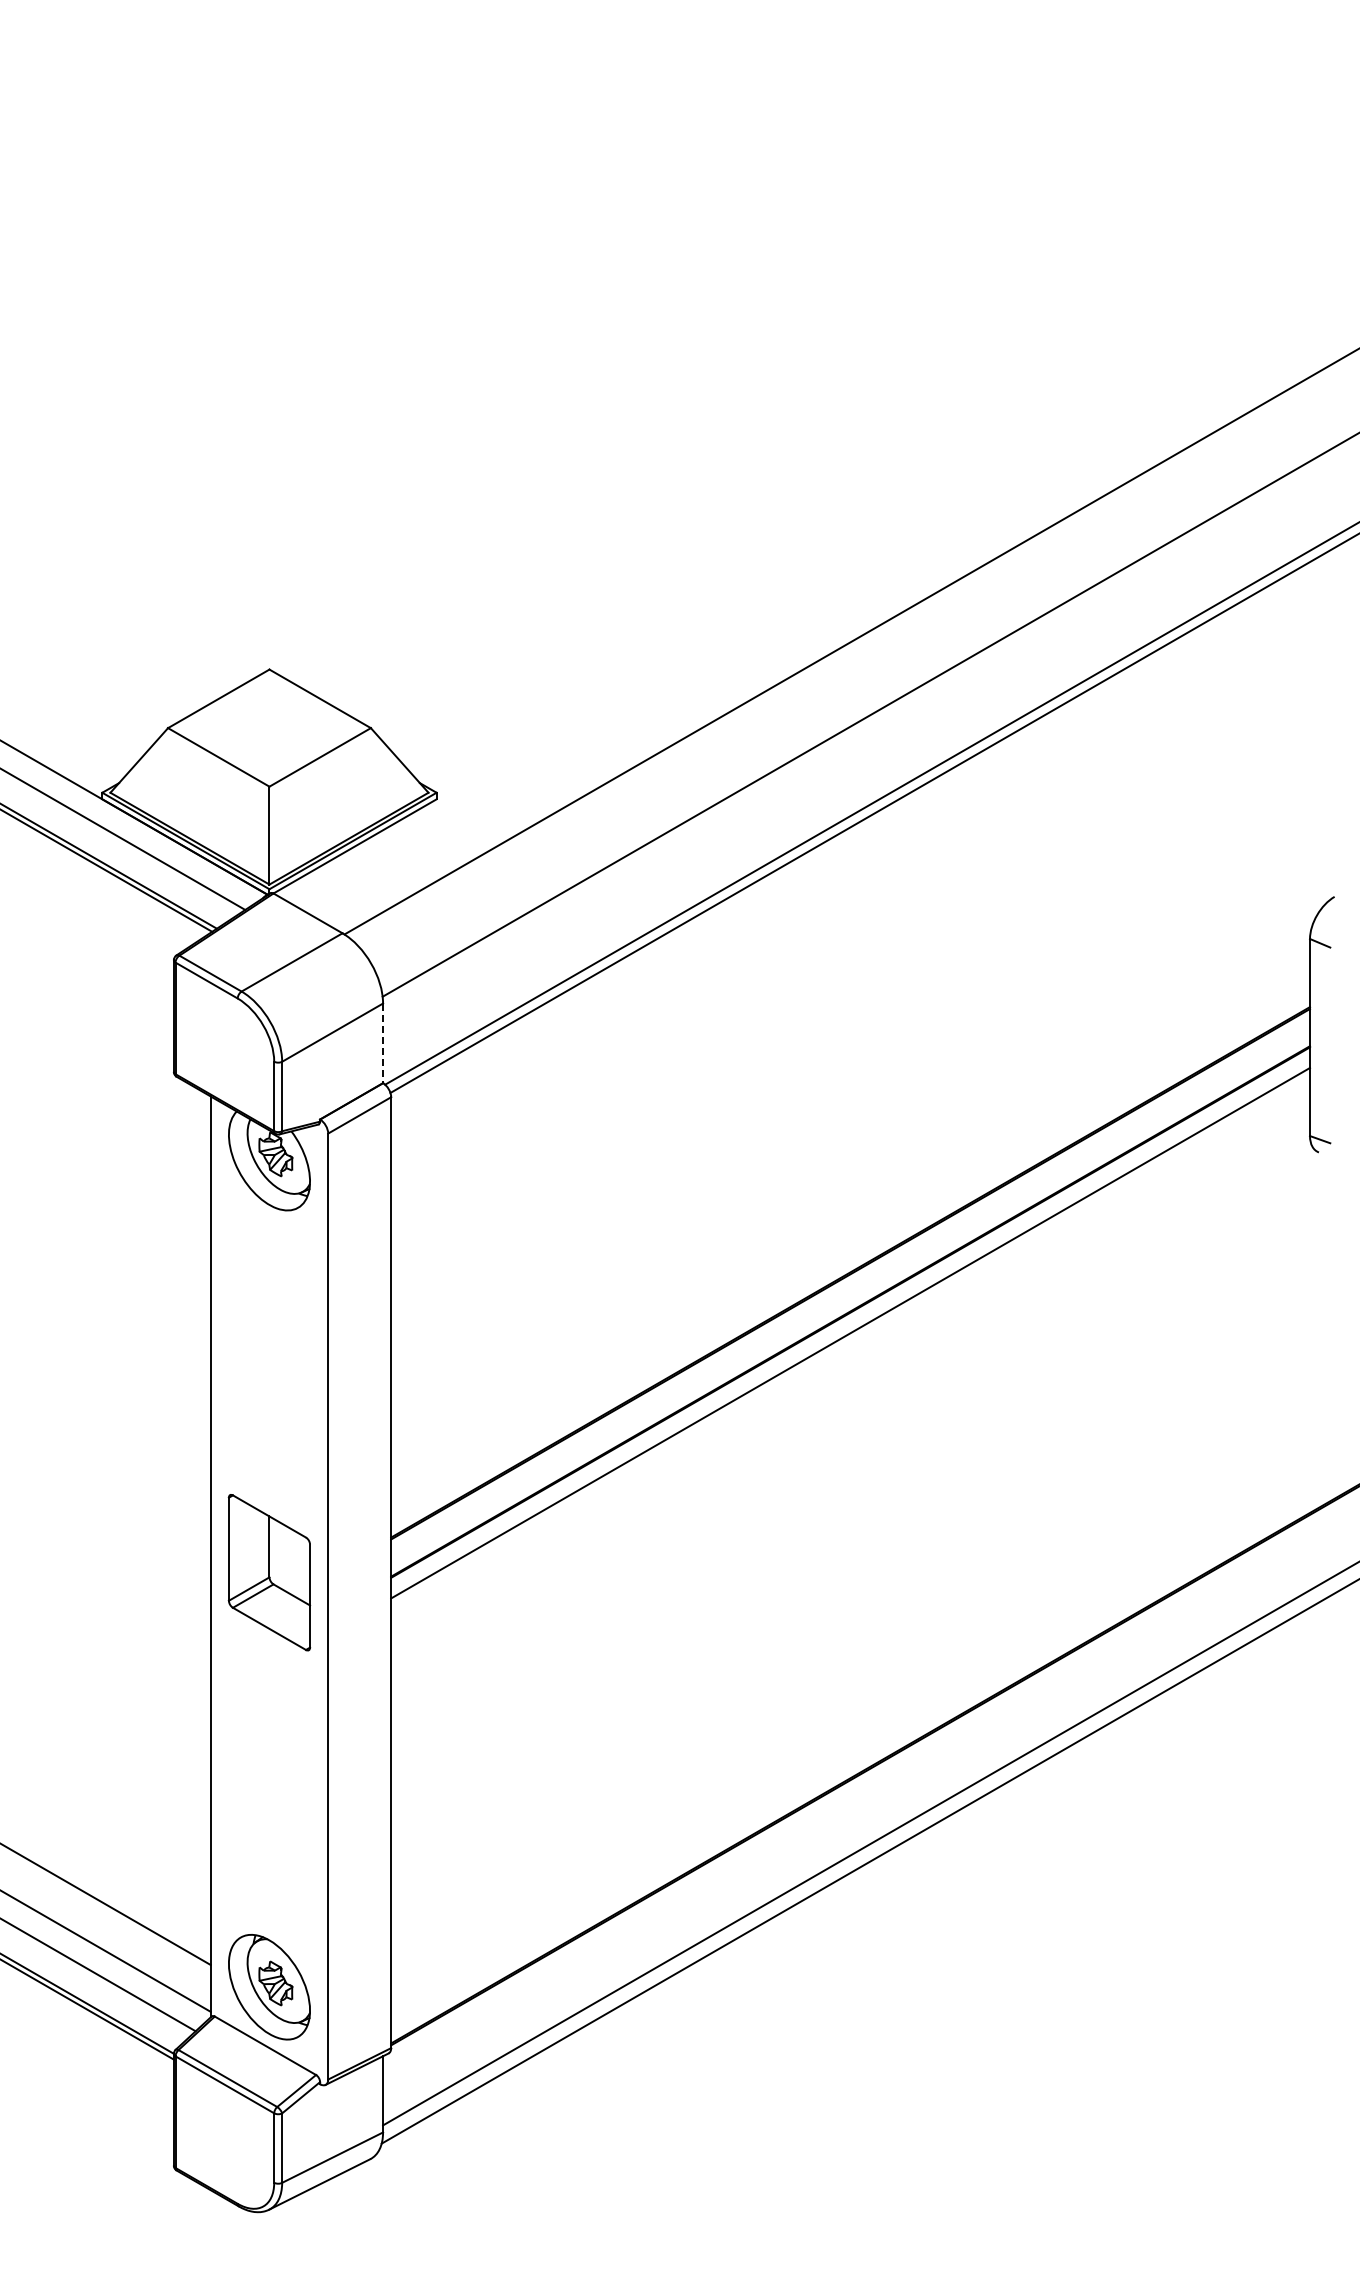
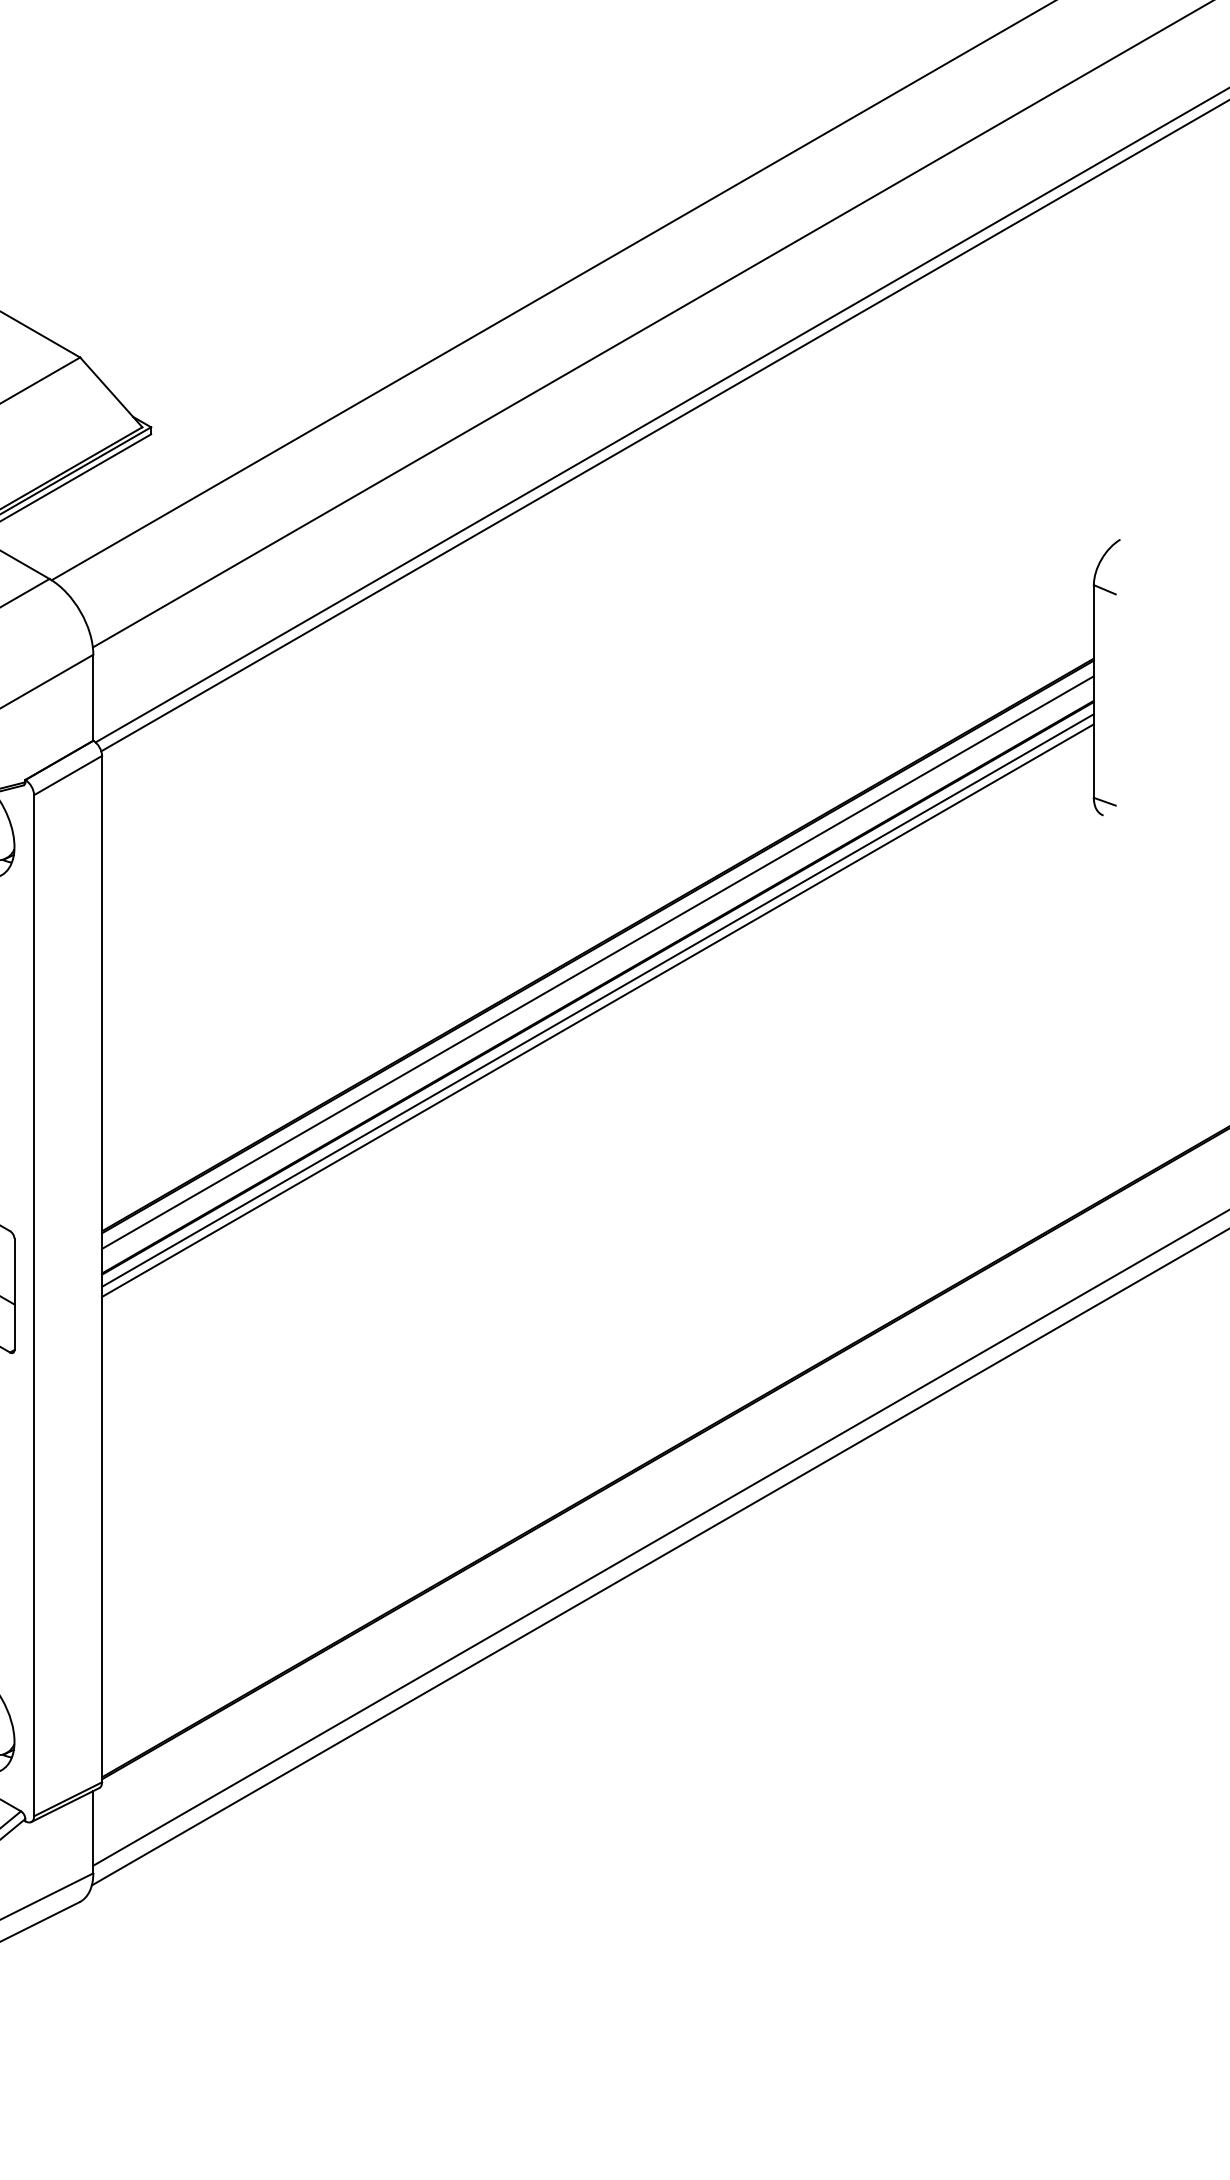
line: (383, 1043) -> (93, 697), dashed -> solid
line: (850, 1288) -> (597, 962), added
line: (850, 1323) -> (597, 1000), added

